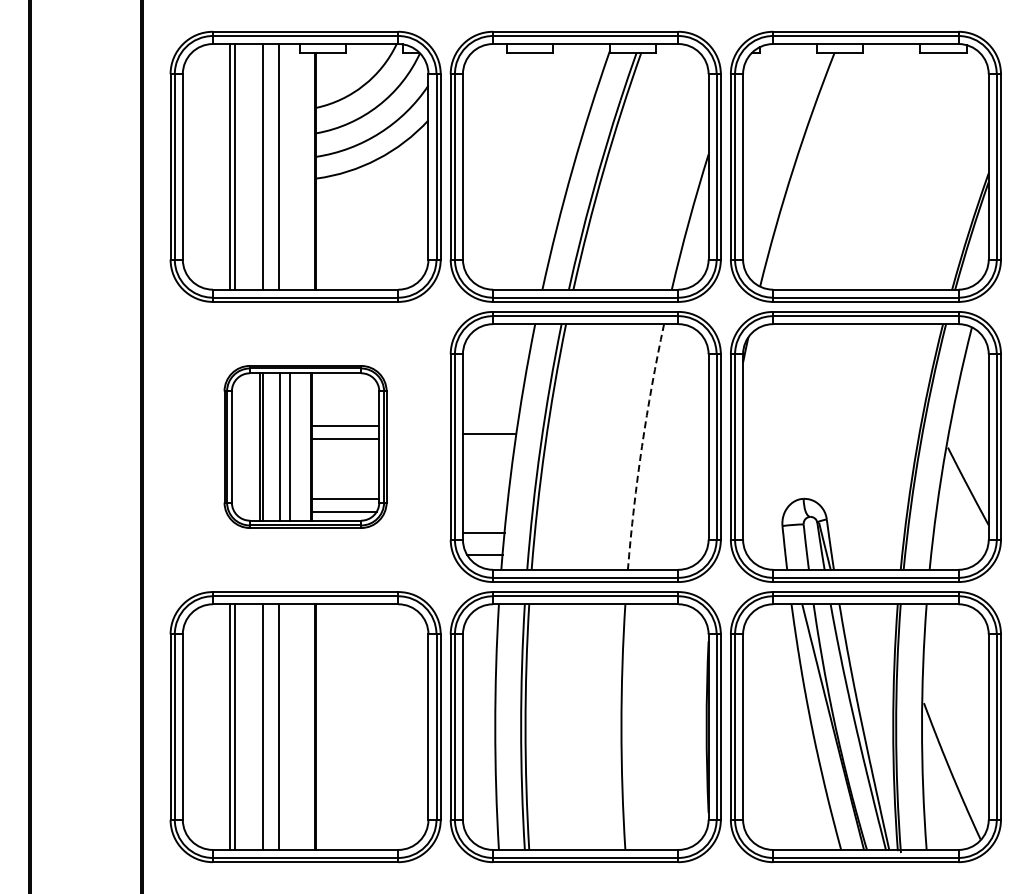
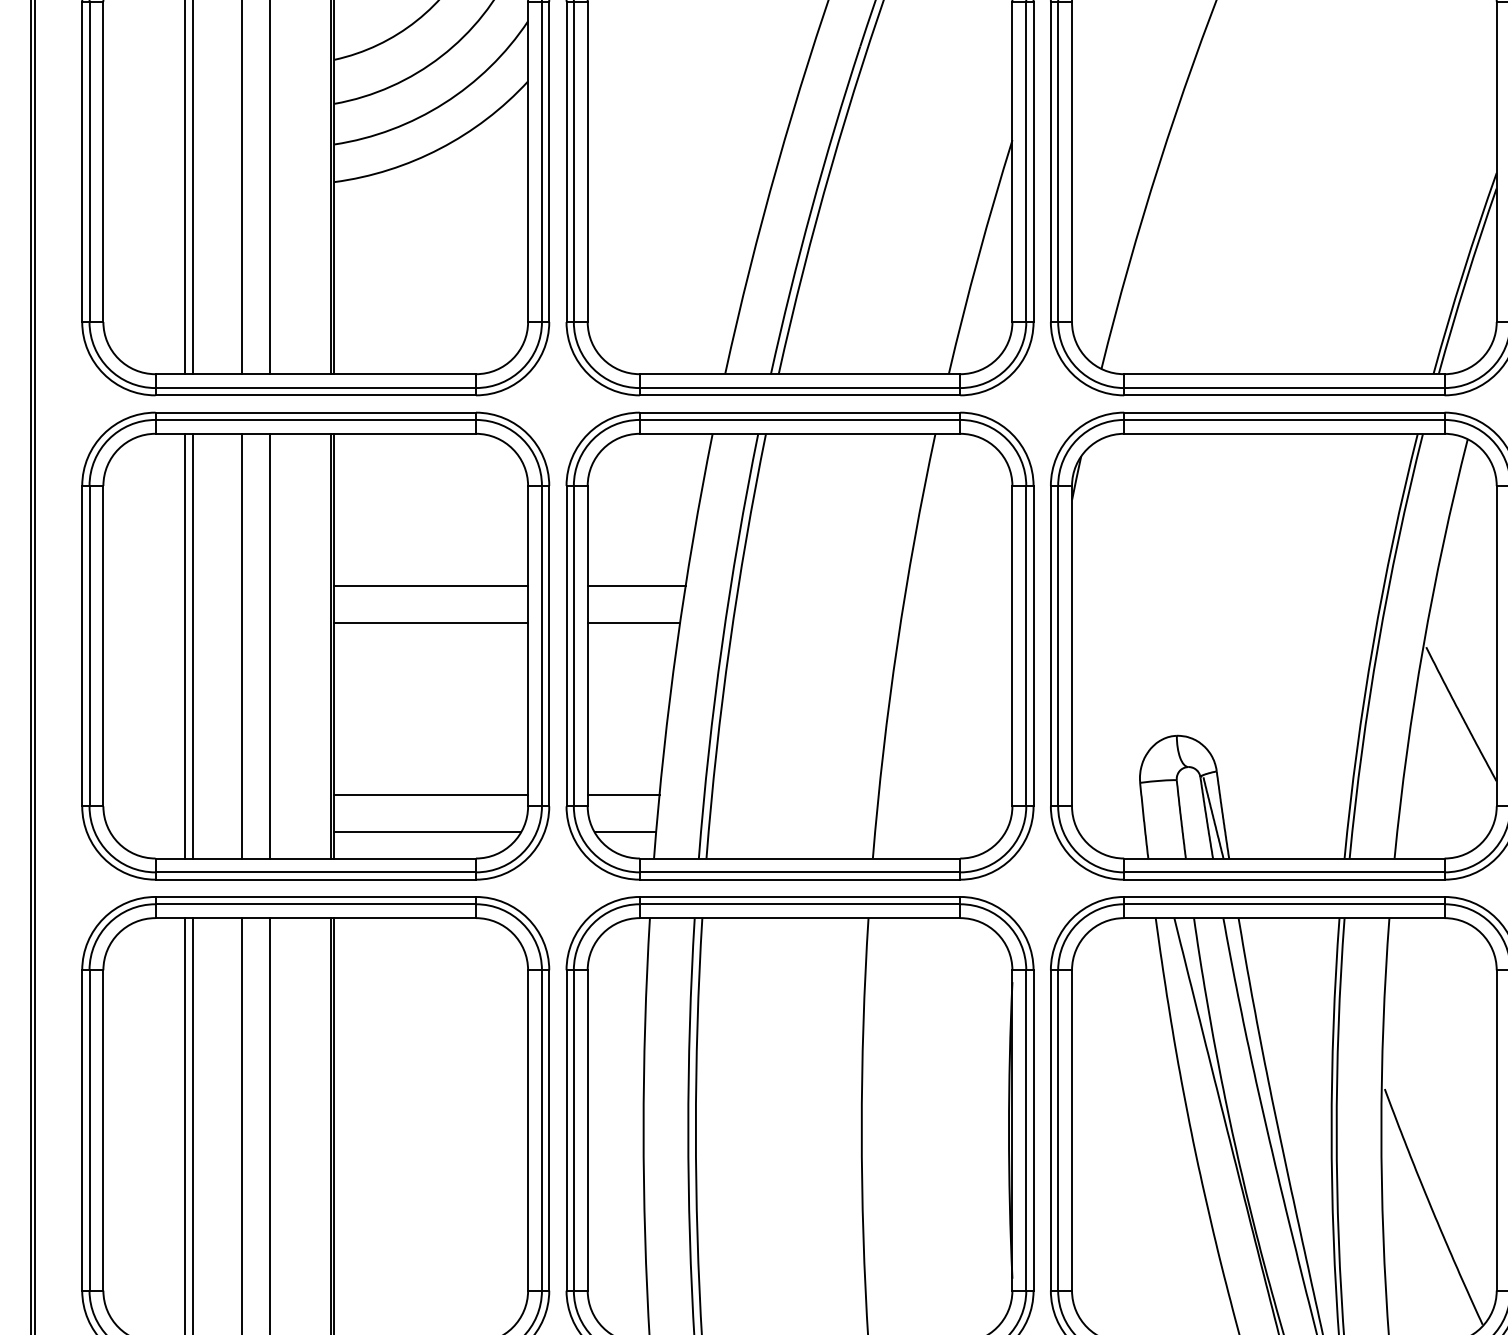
line: (490, 412) -> (635, 586), added
part: (305, 446) -> (315, 645), size x1.67
arc: (642, 446) -> (898, 645), dashed -> solid

